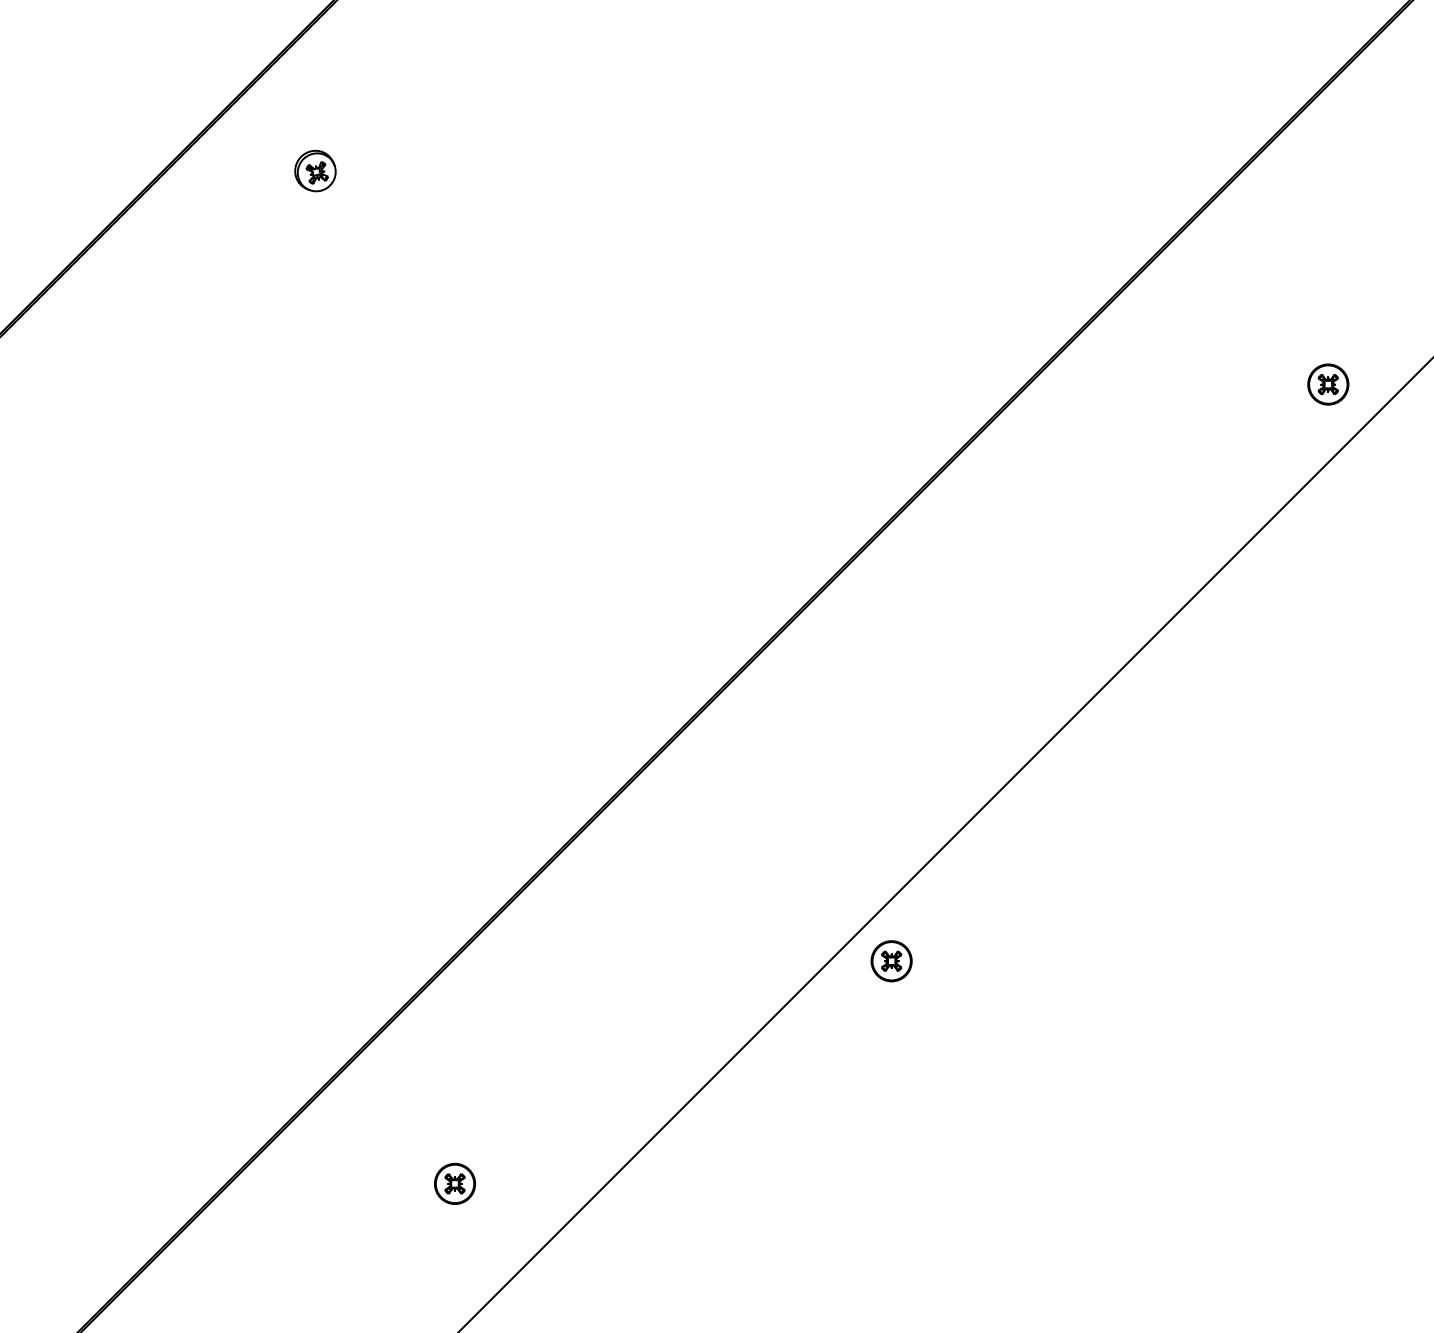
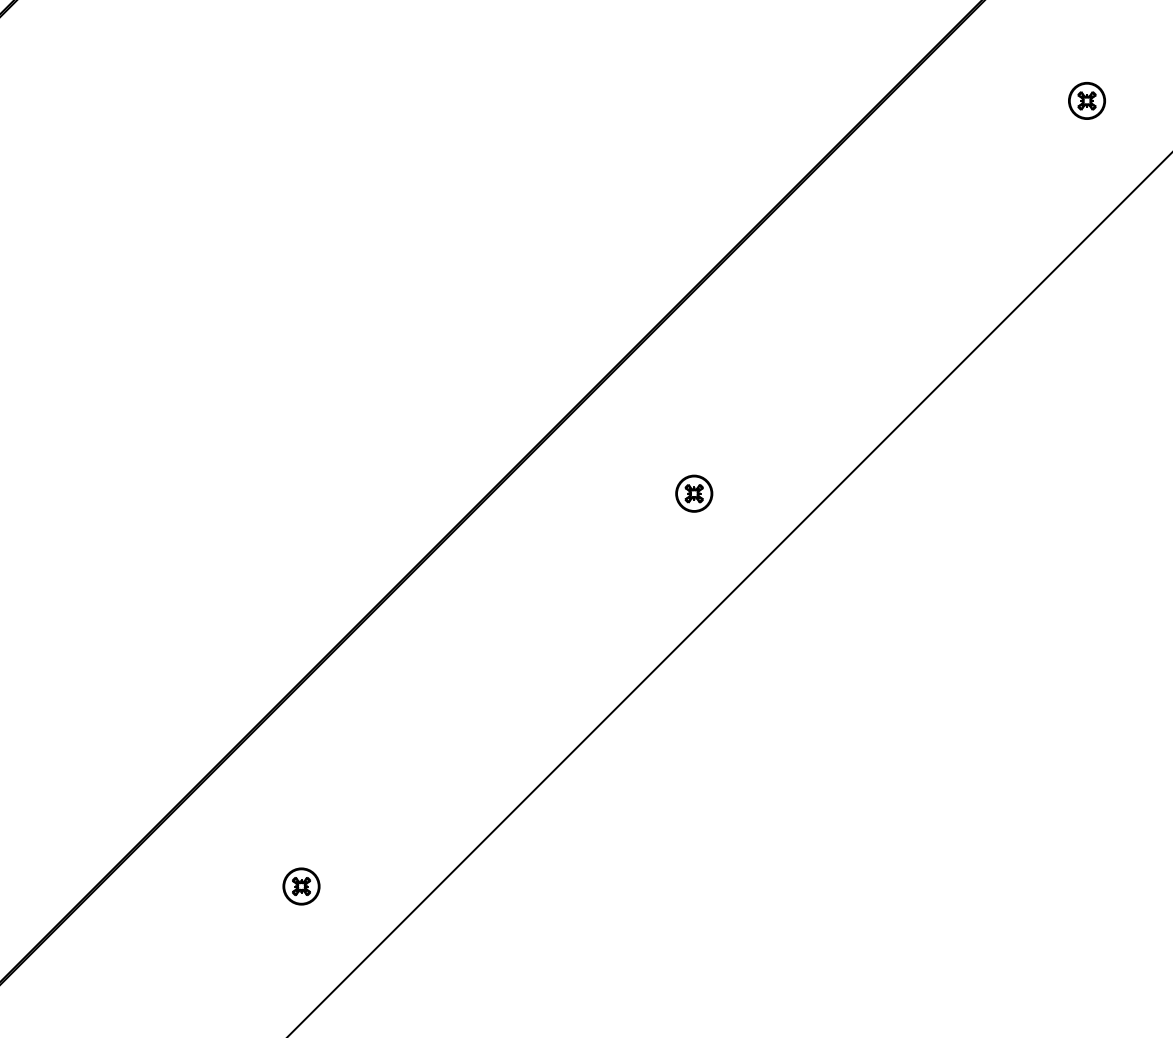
part: (1328, 384) -> (1087, 100), moved
part: (891, 961) -> (694, 493), moved

